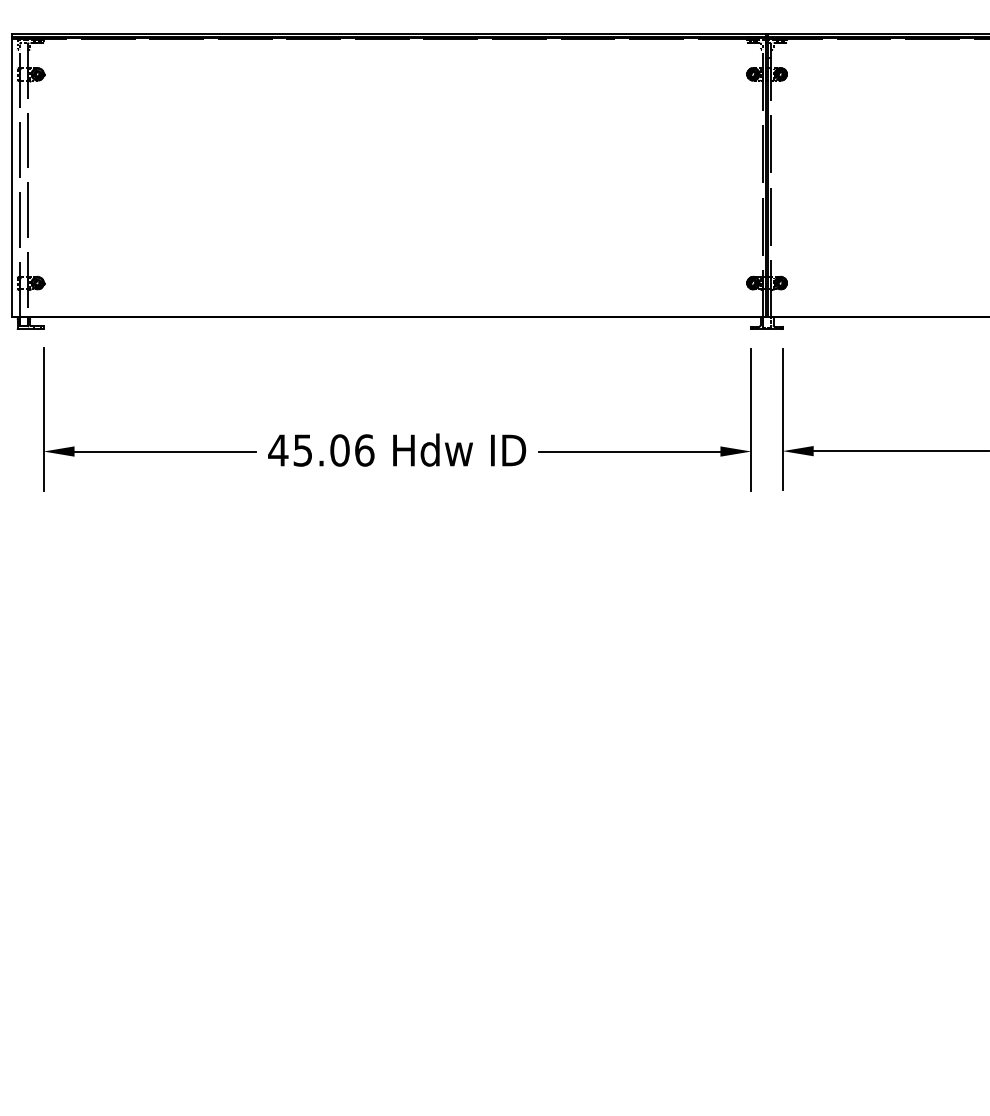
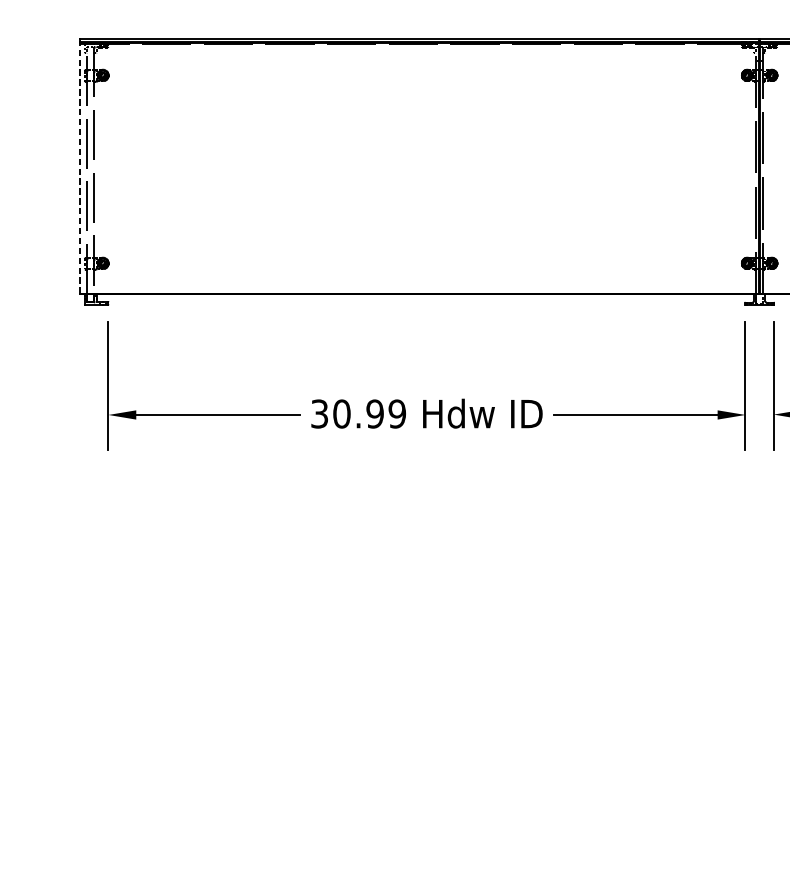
line: (12, 177) -> (80, 168), solid -> dashed
text: (321, 450) -> (358, 414), 45.06 -> 30.99

